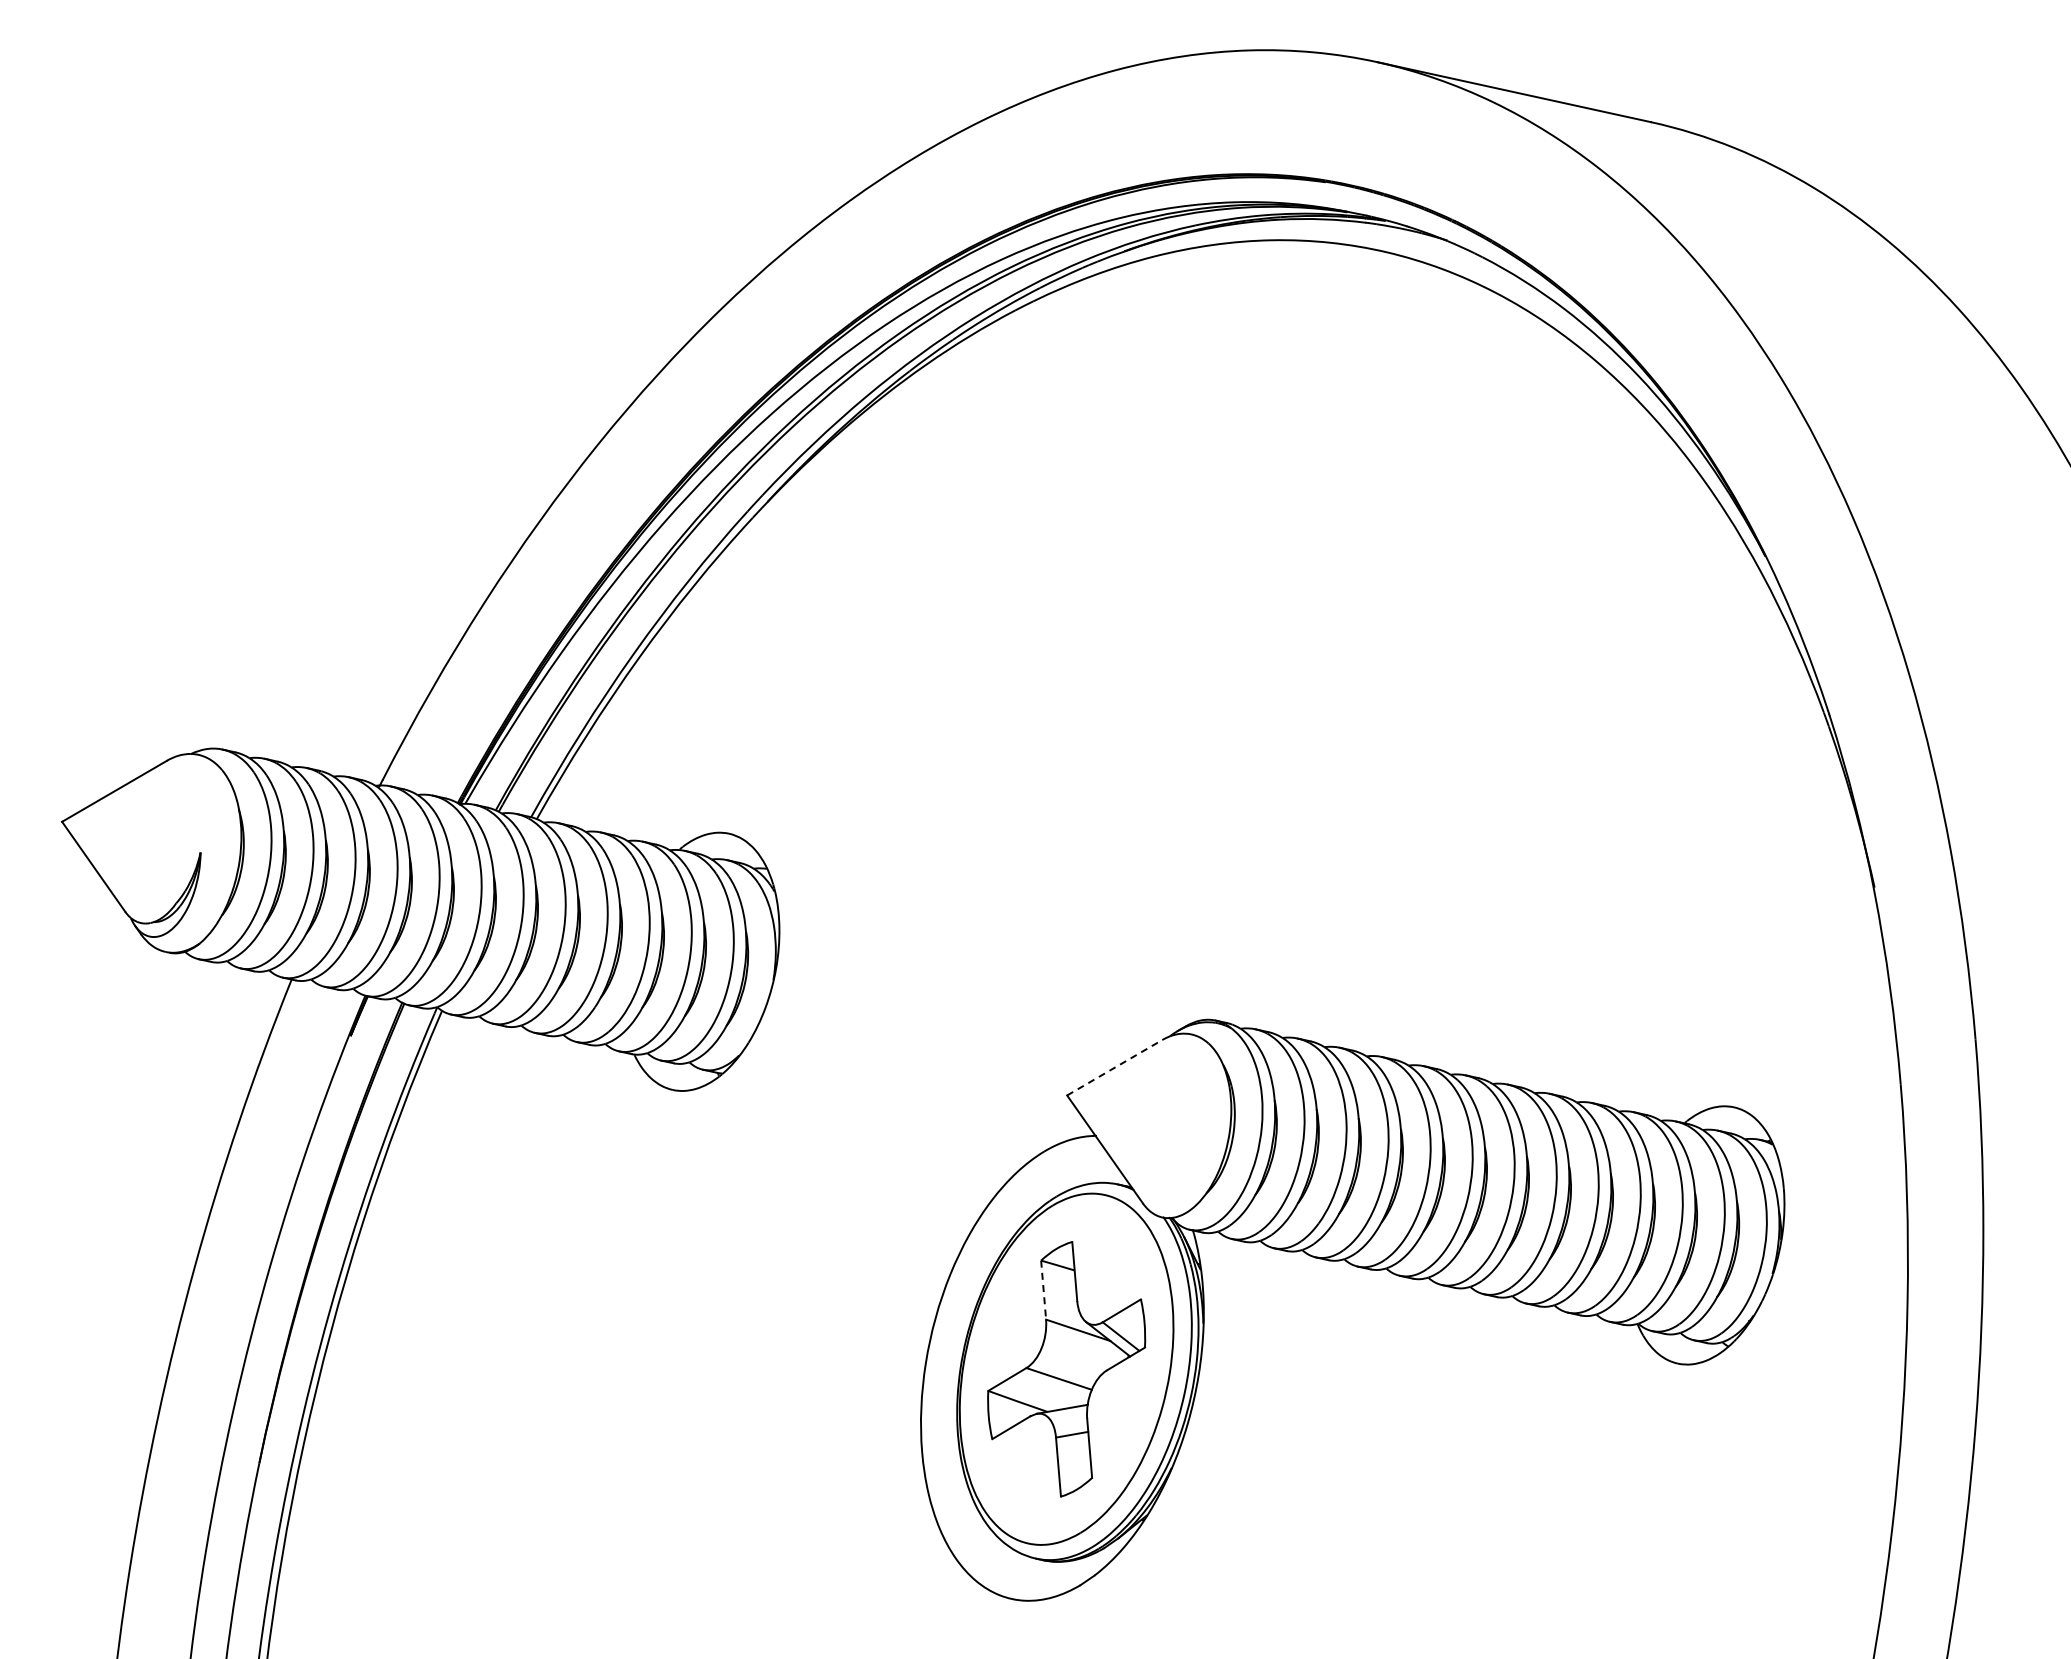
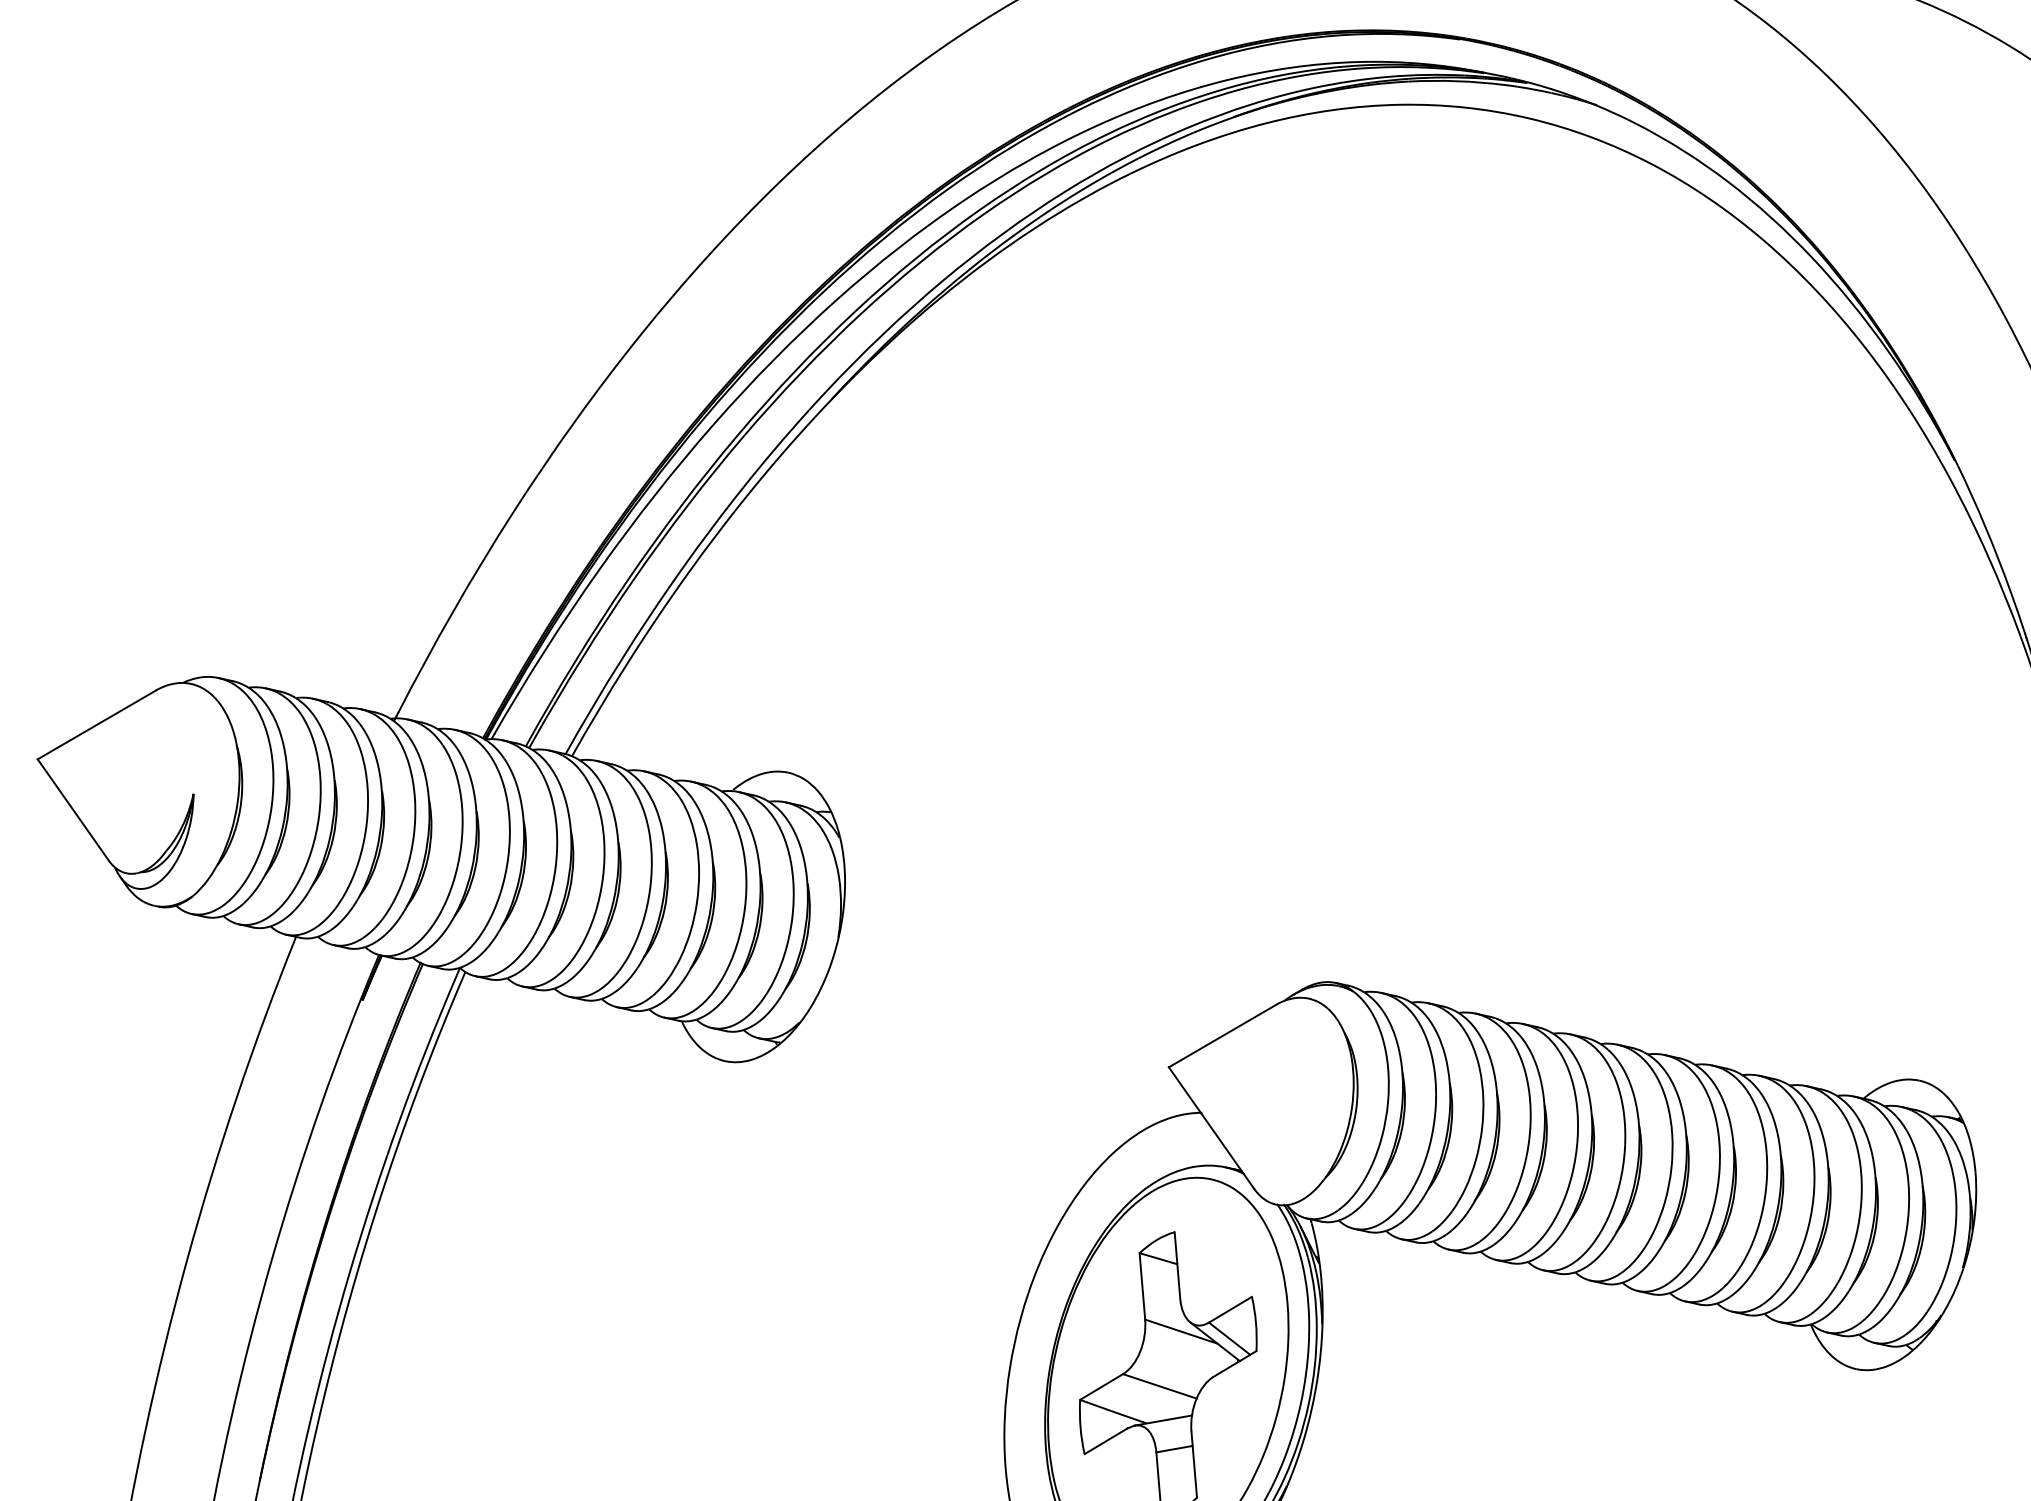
line: (1115, 1067) -> (1223, 1035), dashed -> solid
line: (1043, 1290) -> (1142, 1286), dashed -> solid

